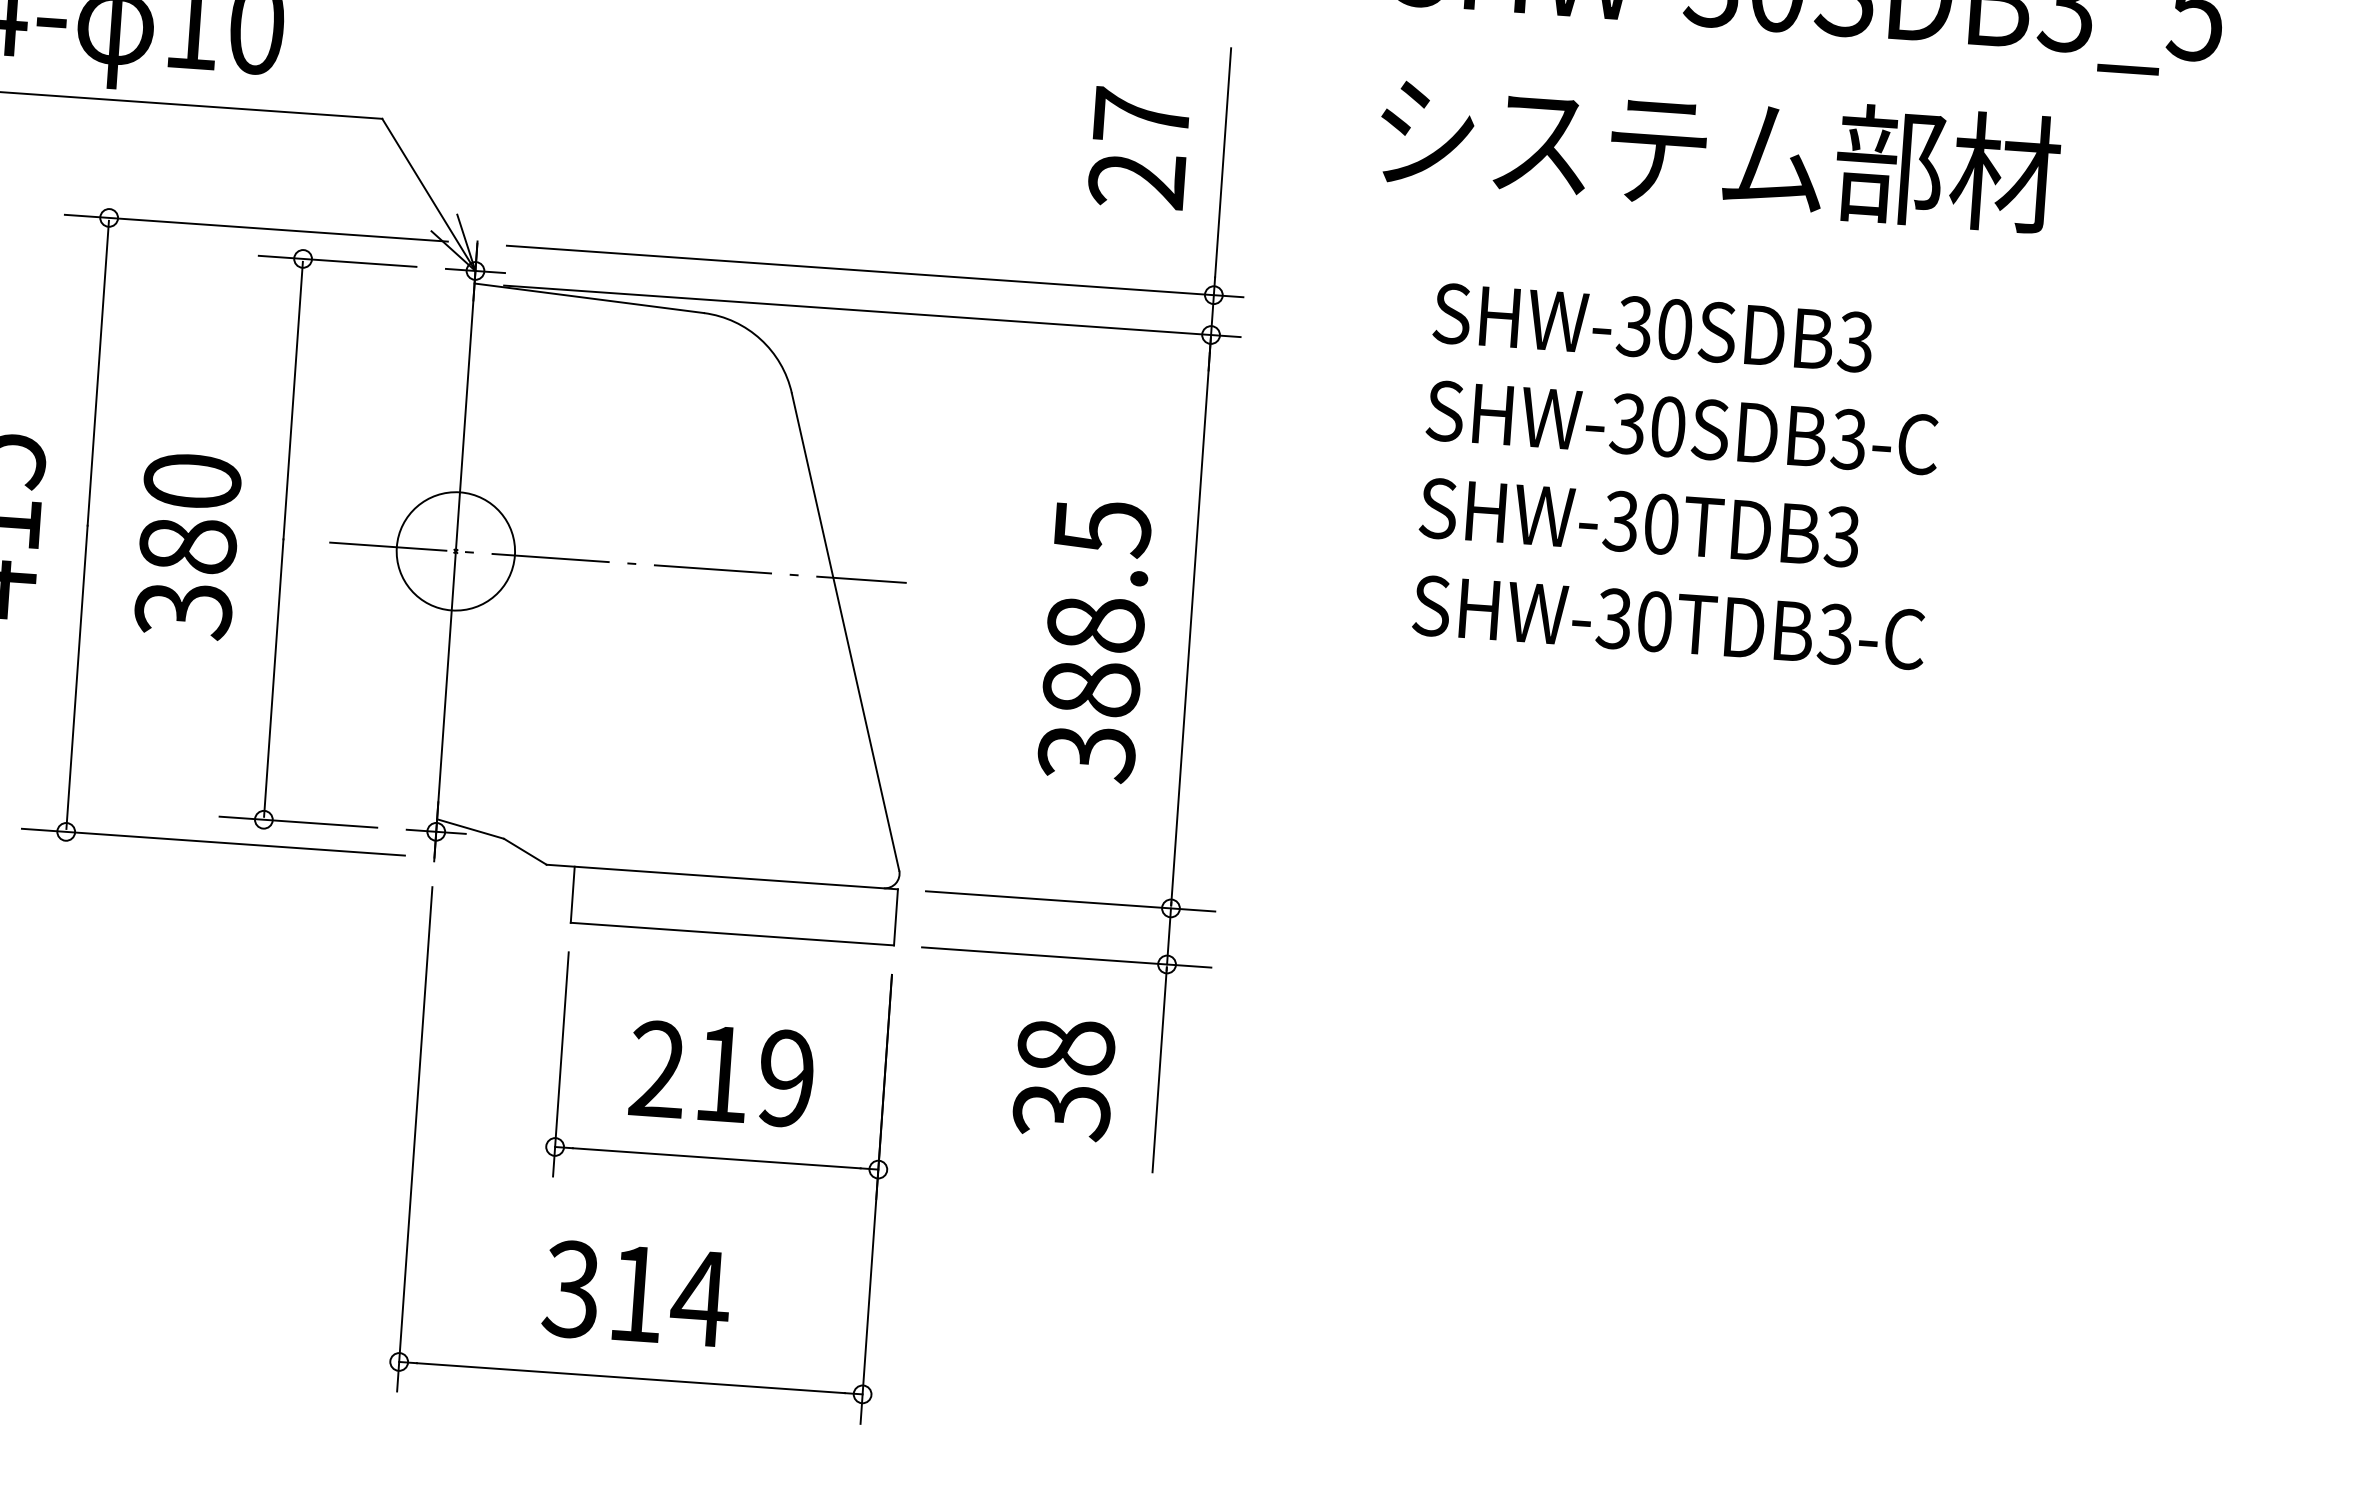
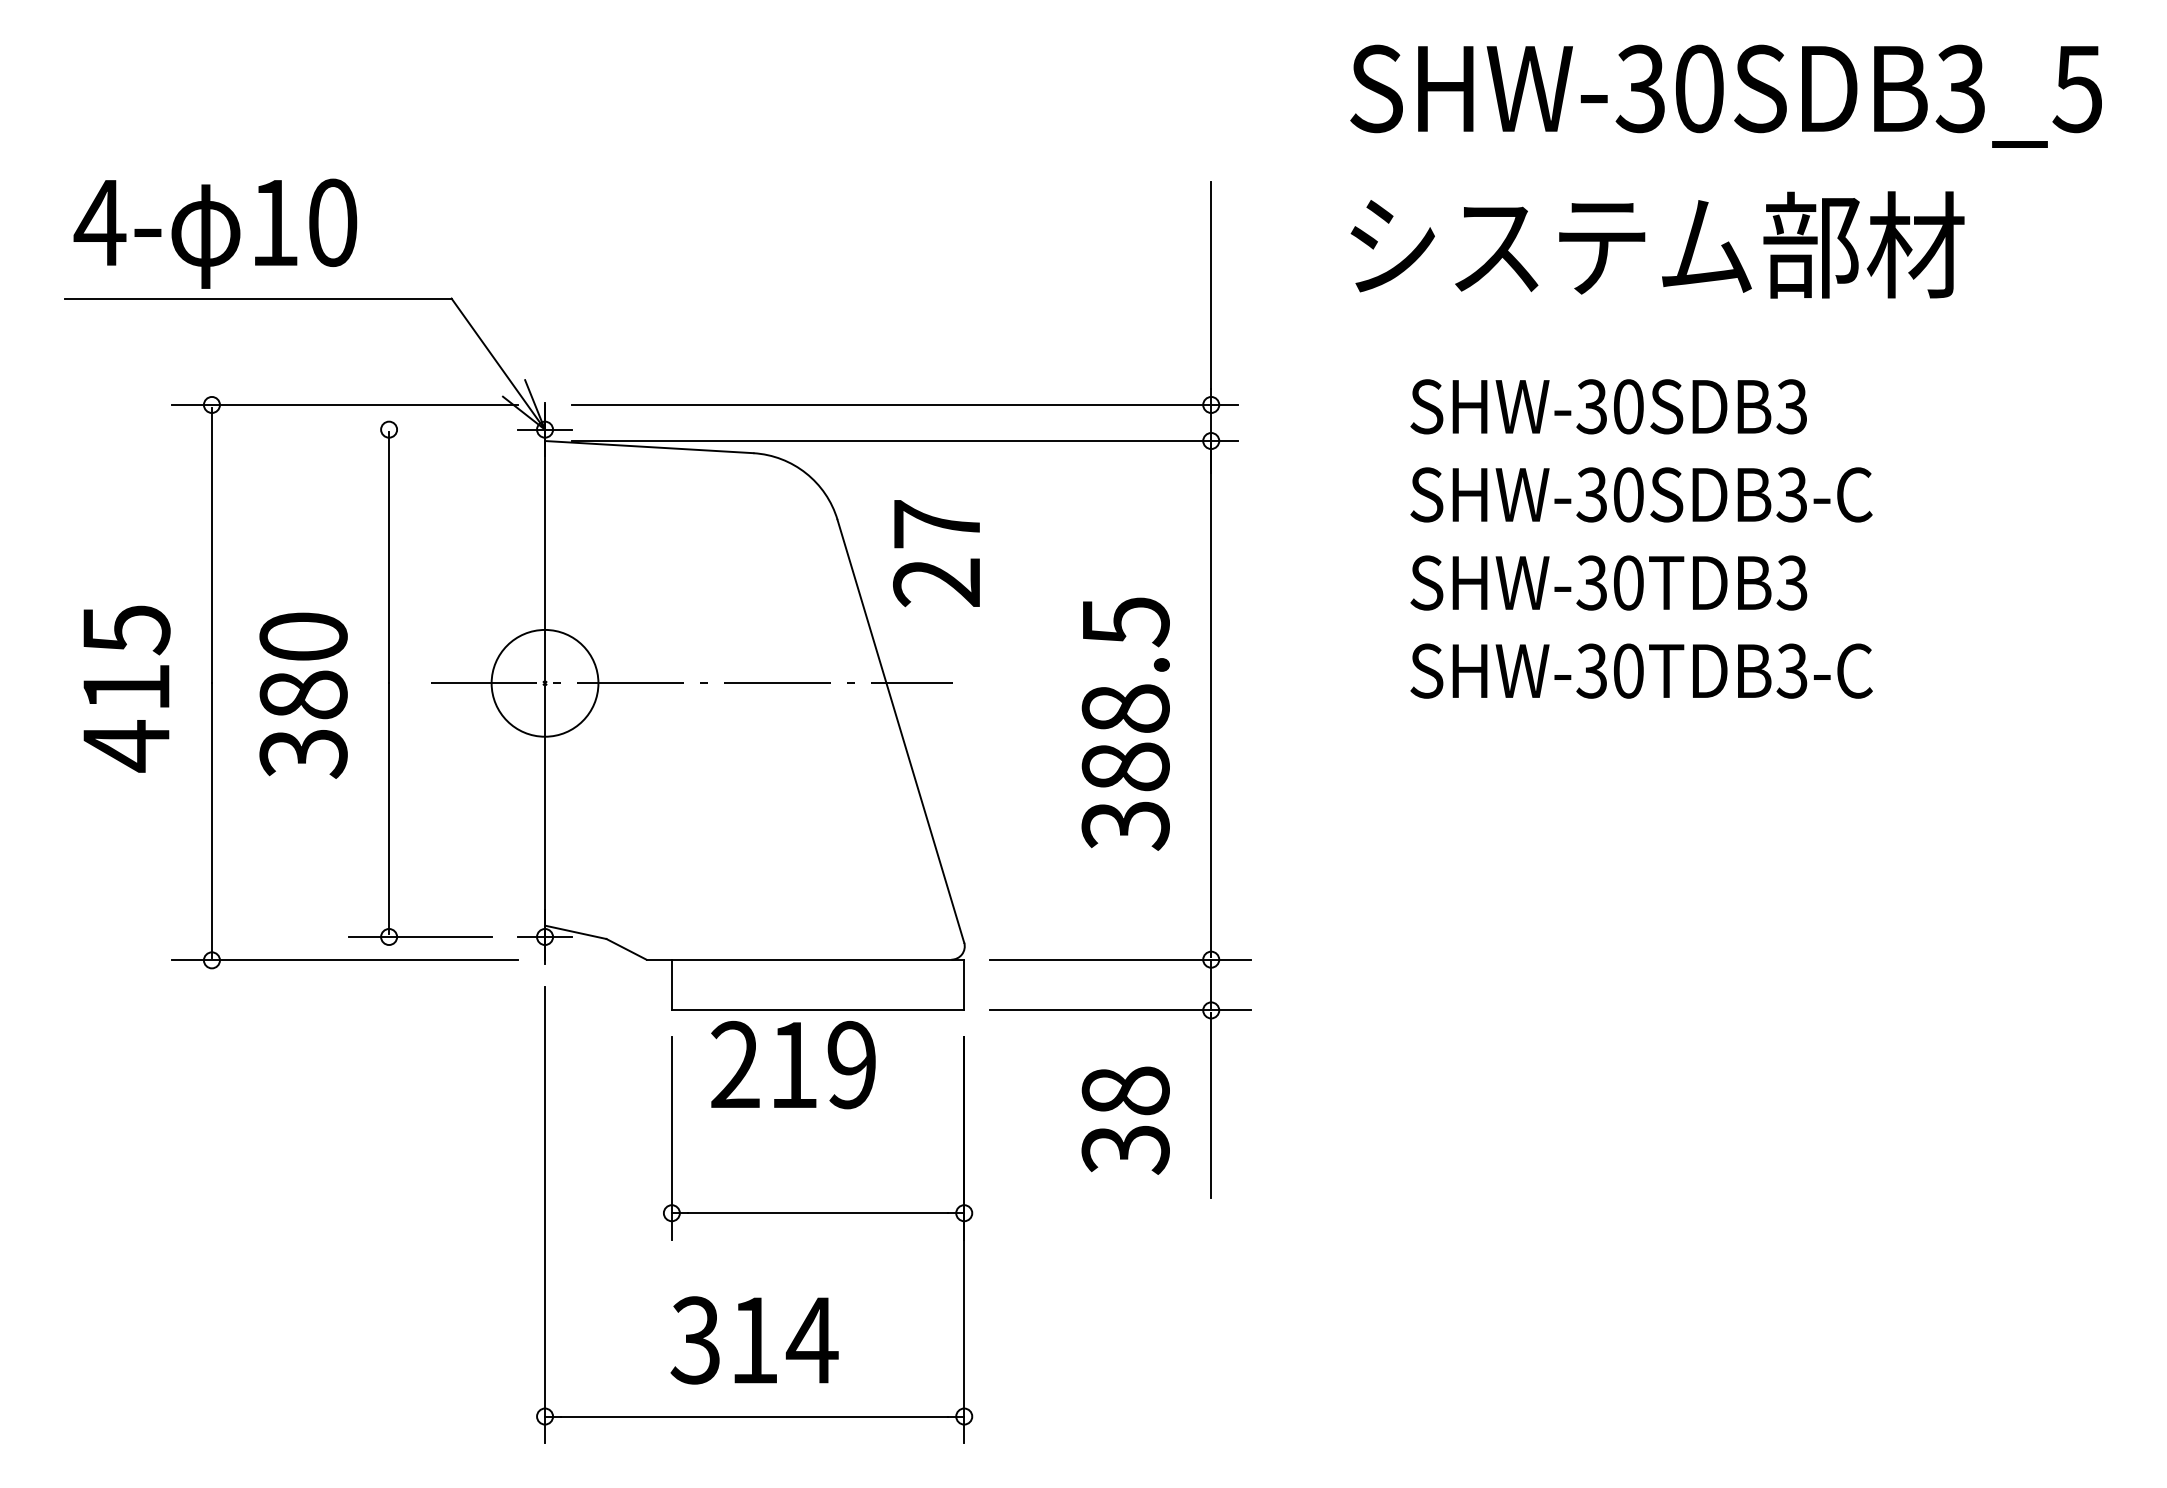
text: (1138, 148) -> (936, 553), moved
line: (337, 261) -> (420, 429), removed
text: (721, 1074) -> (793, 1065), moved

